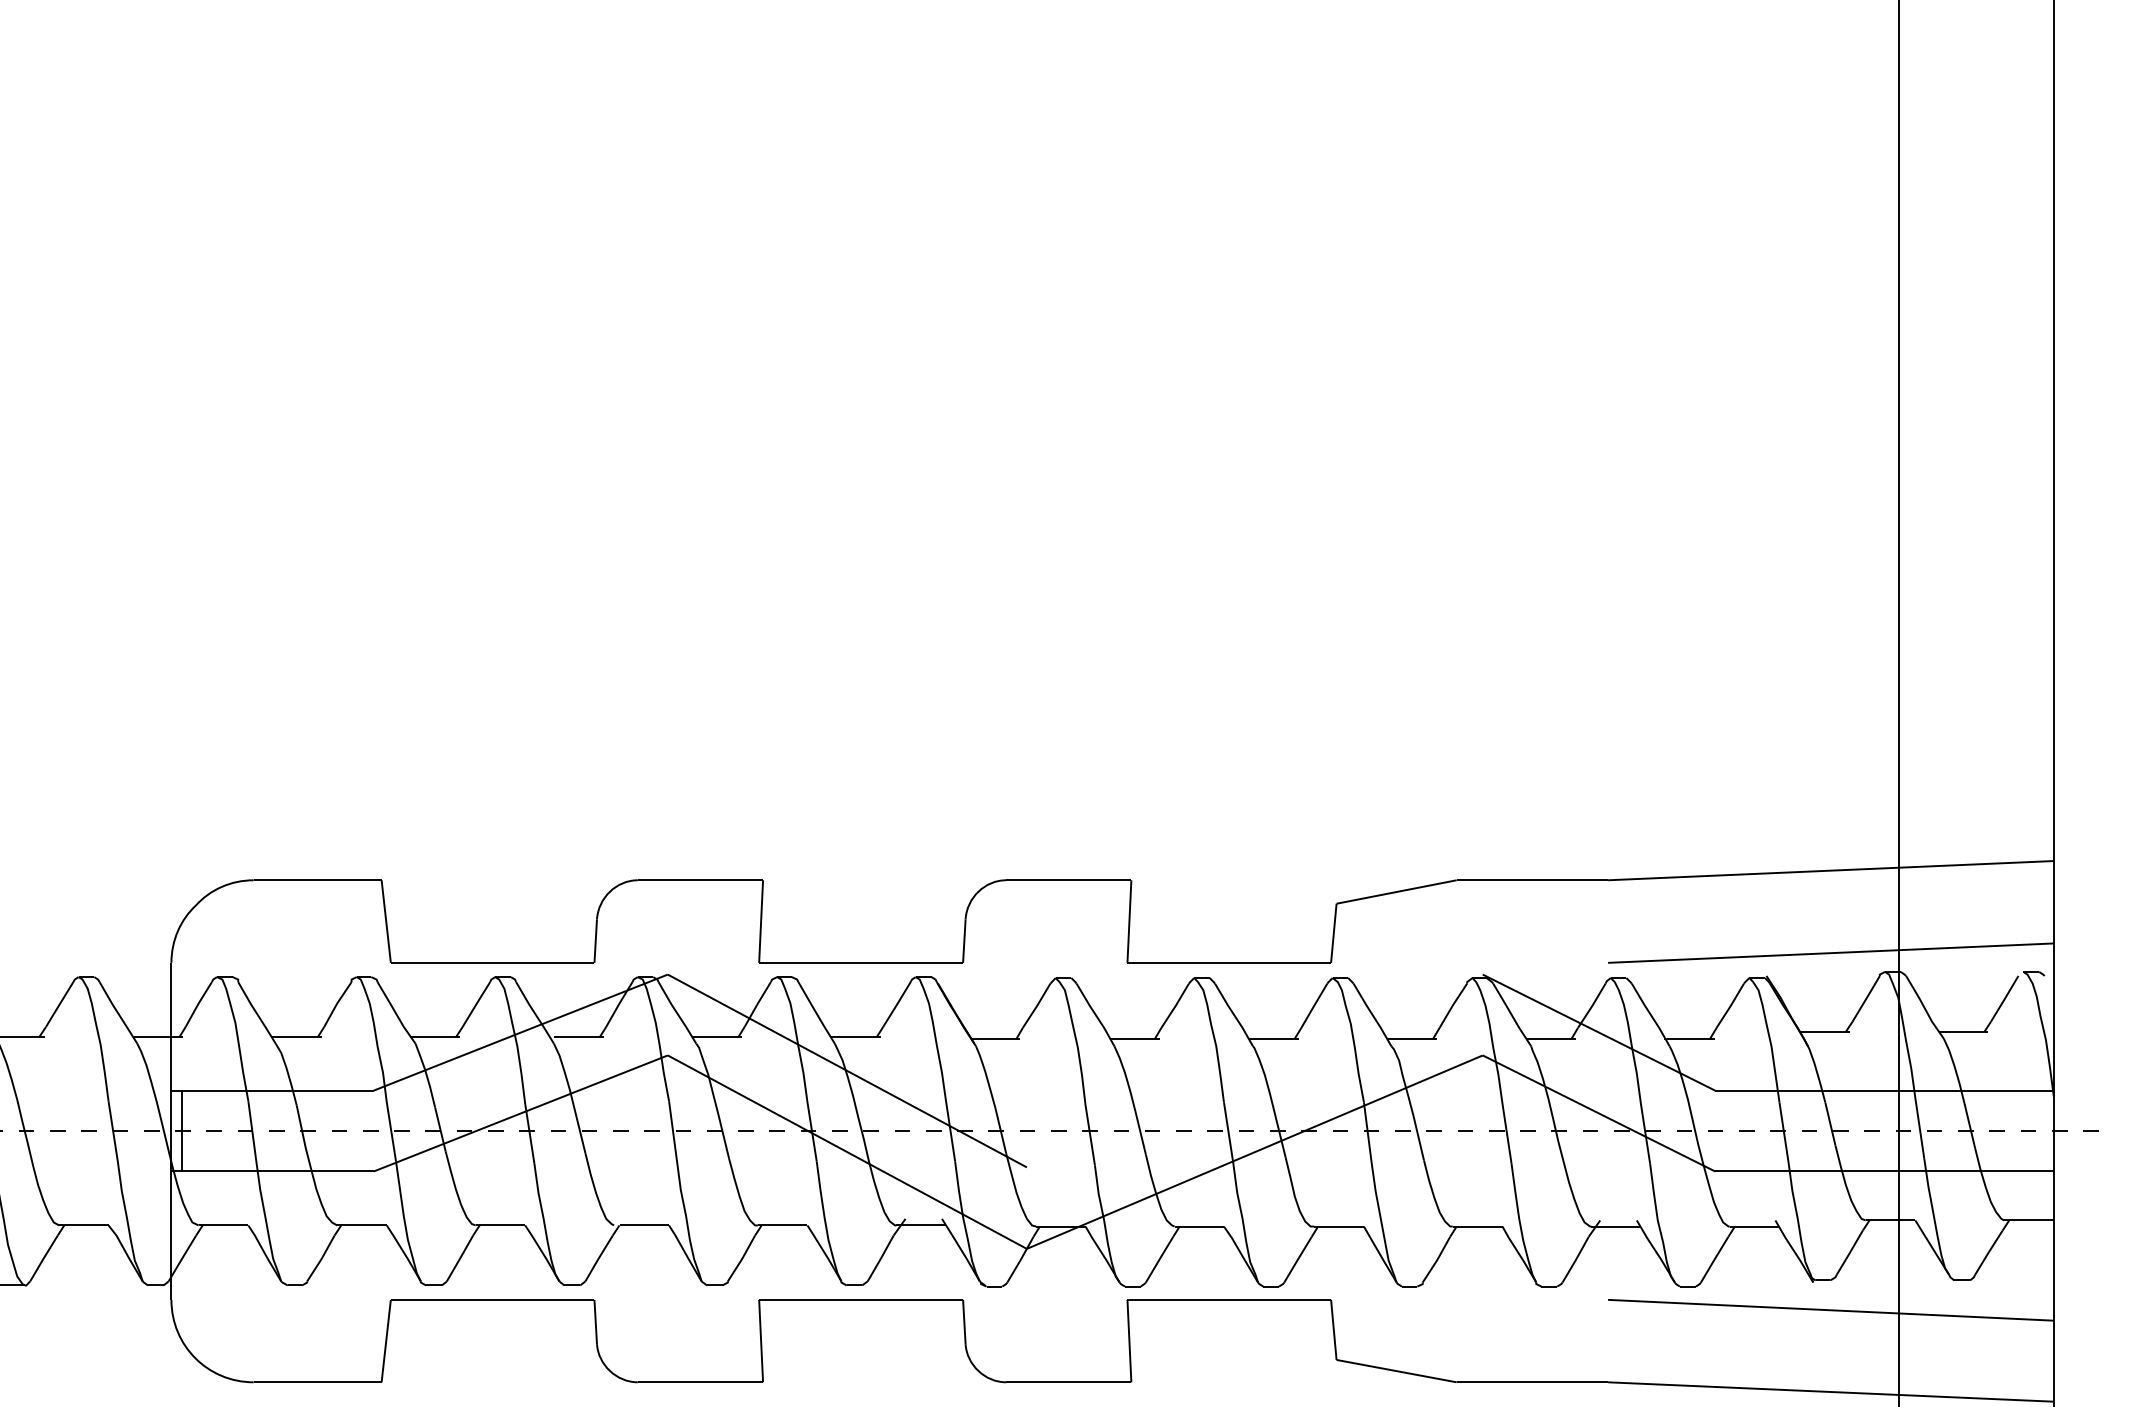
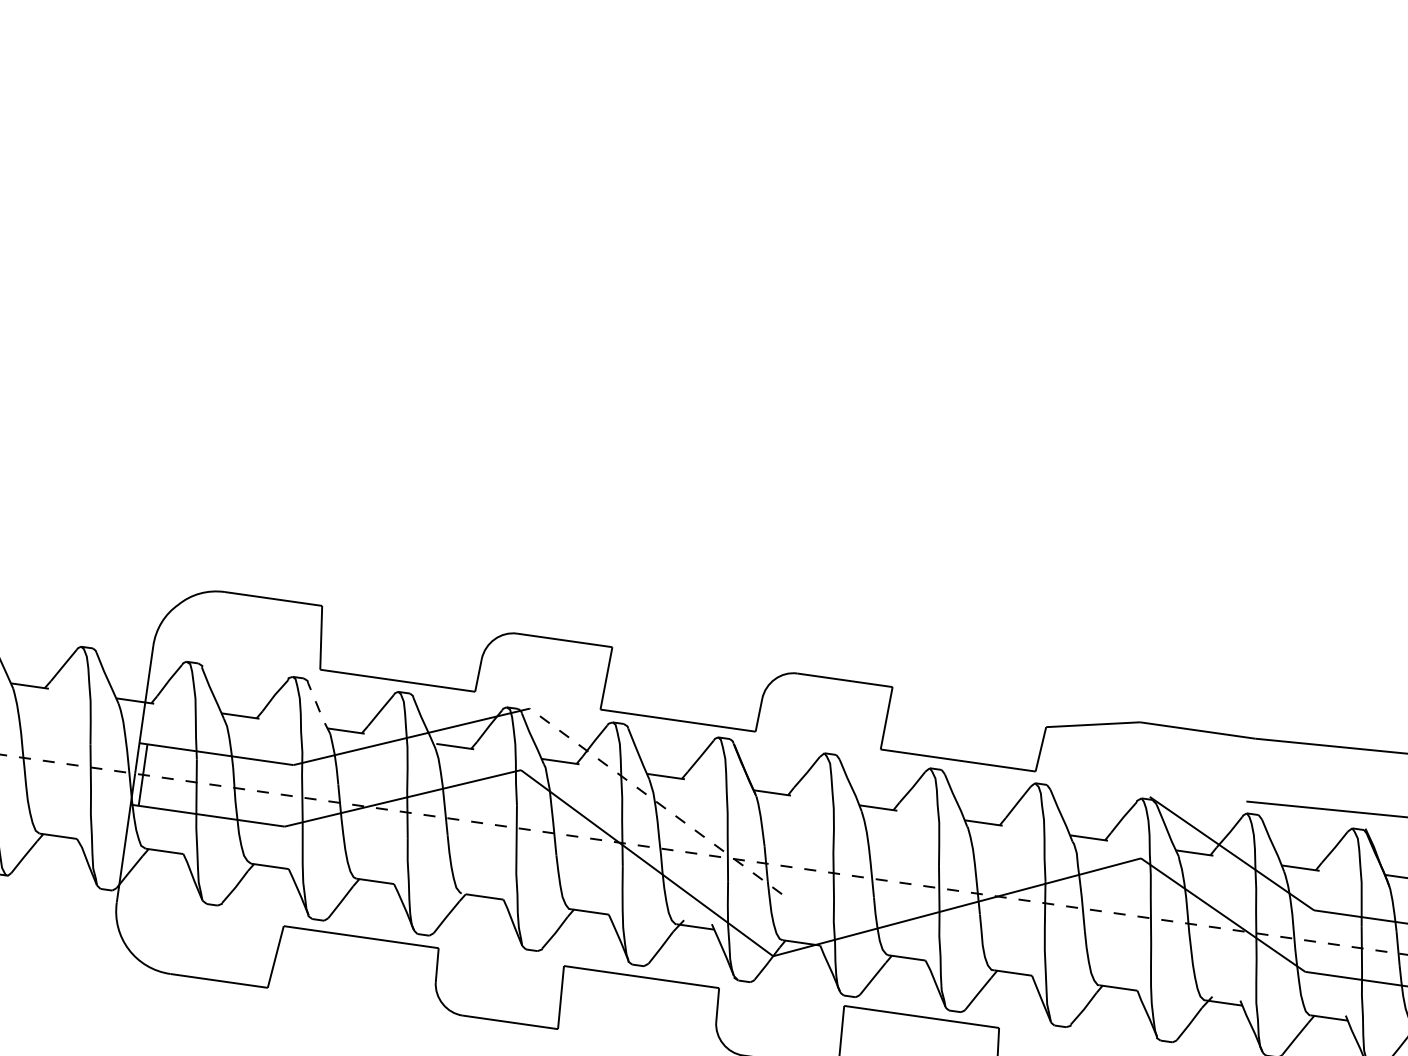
line: (395, 1013) -> (318, 708), solid -> dashed
line: (847, 1071) -> (655, 801), solid -> dashed

